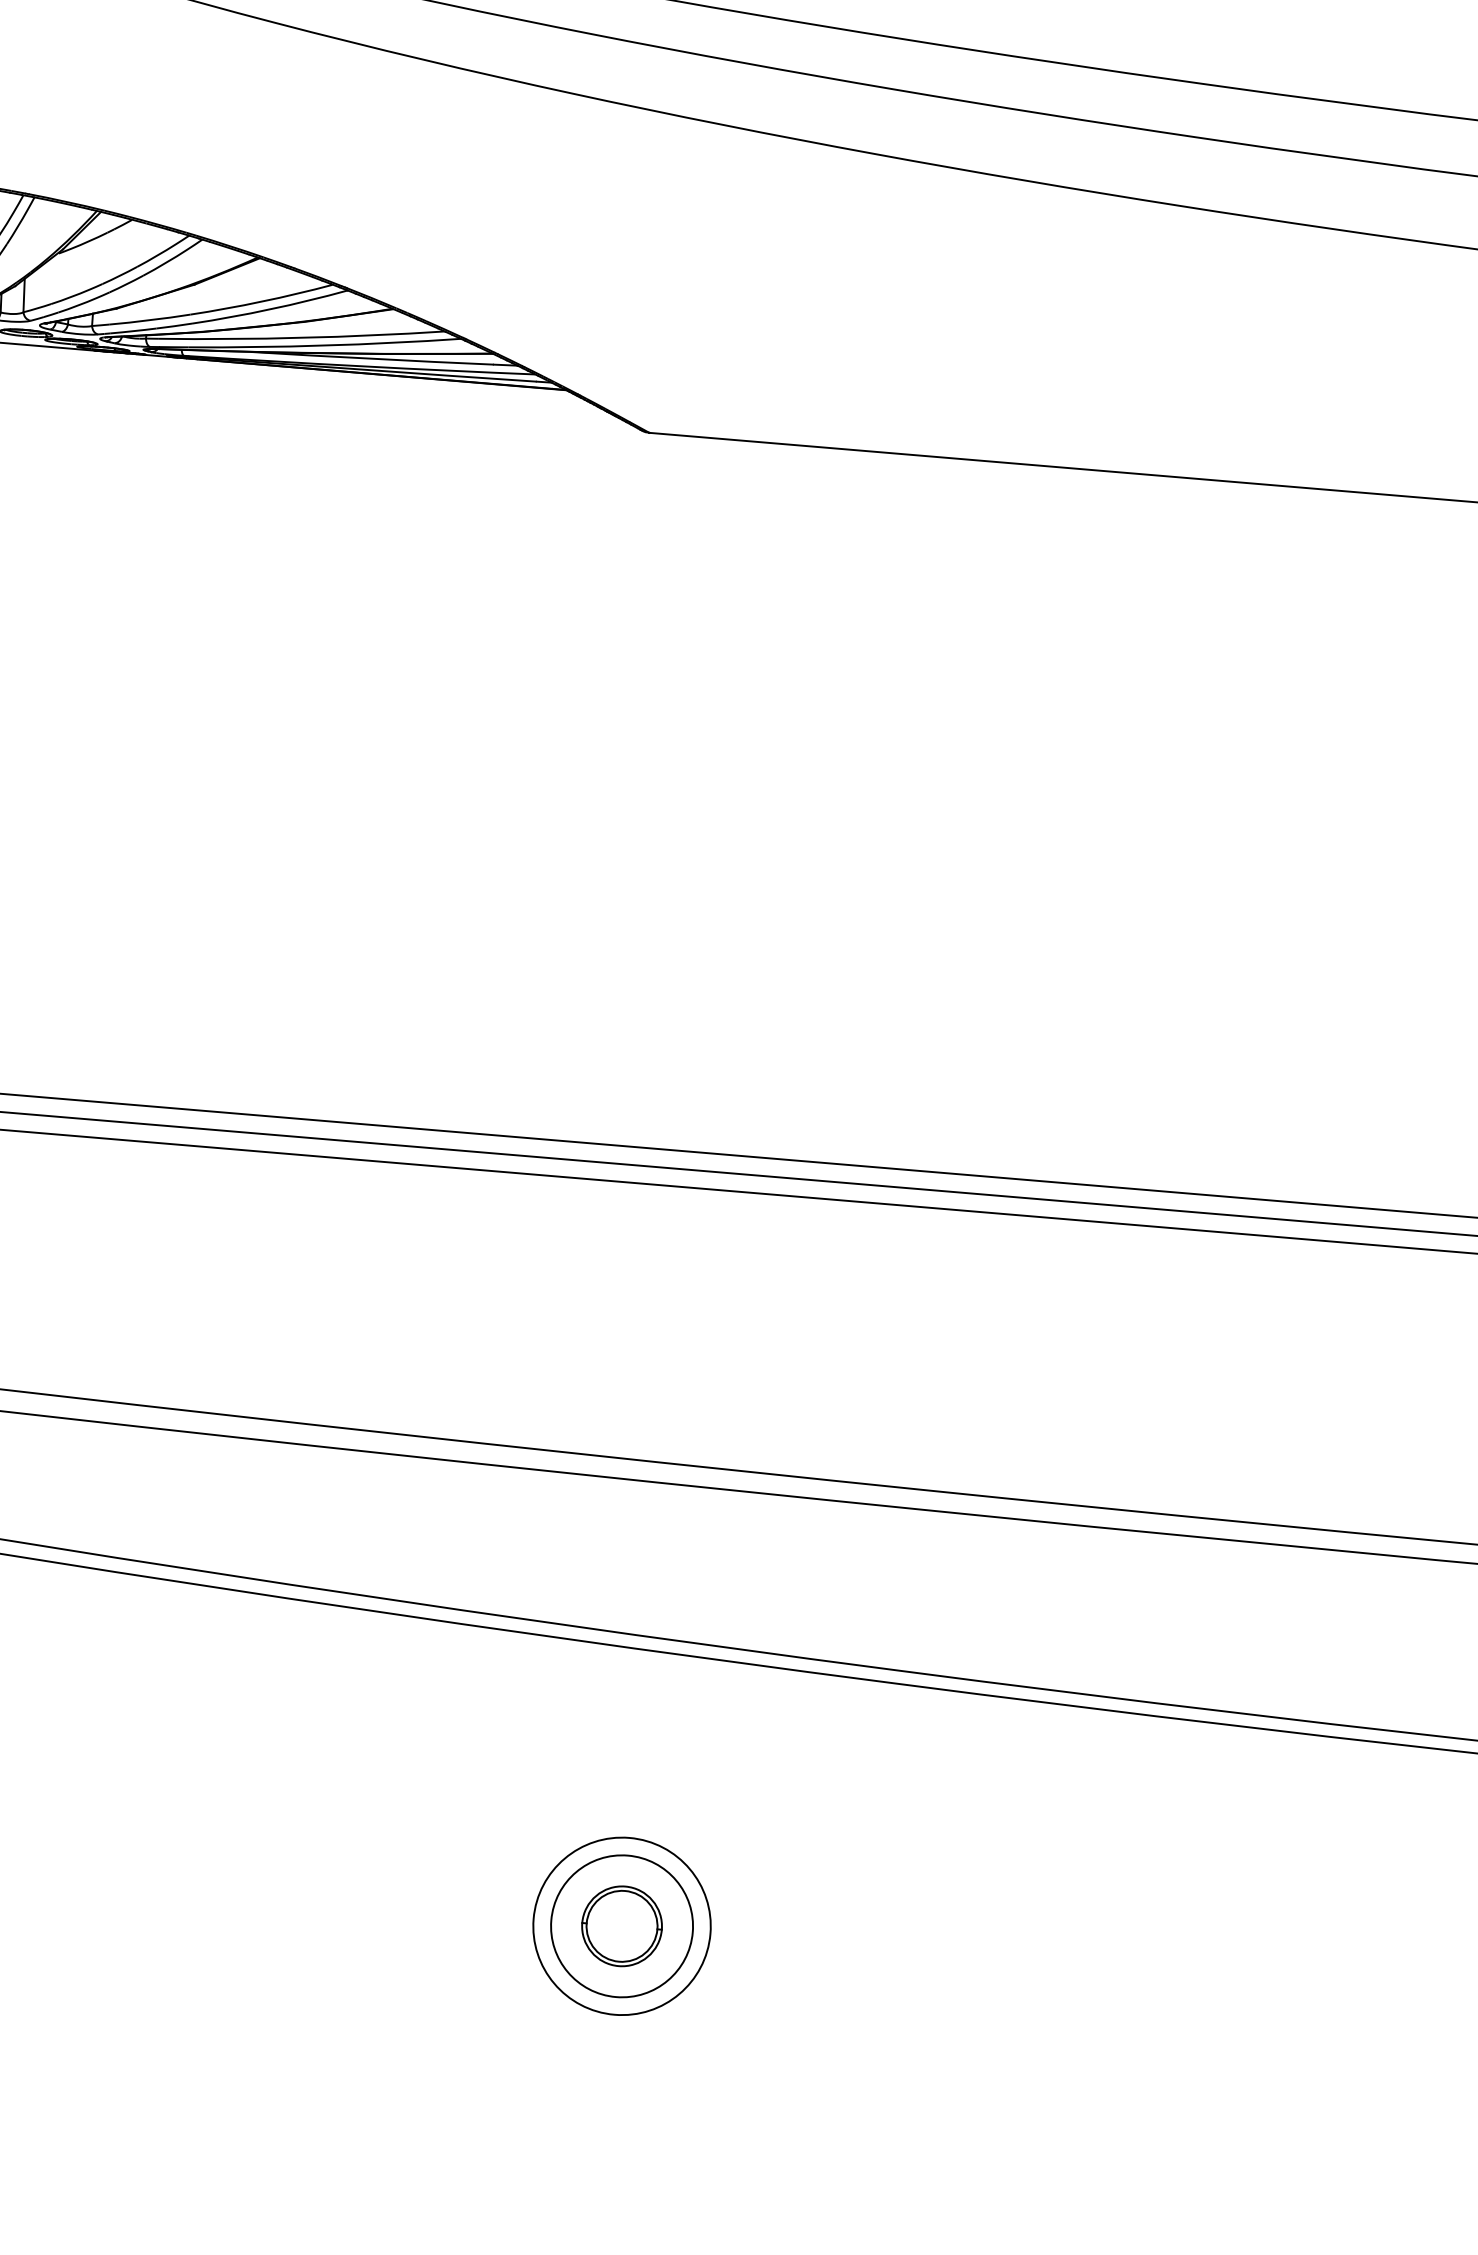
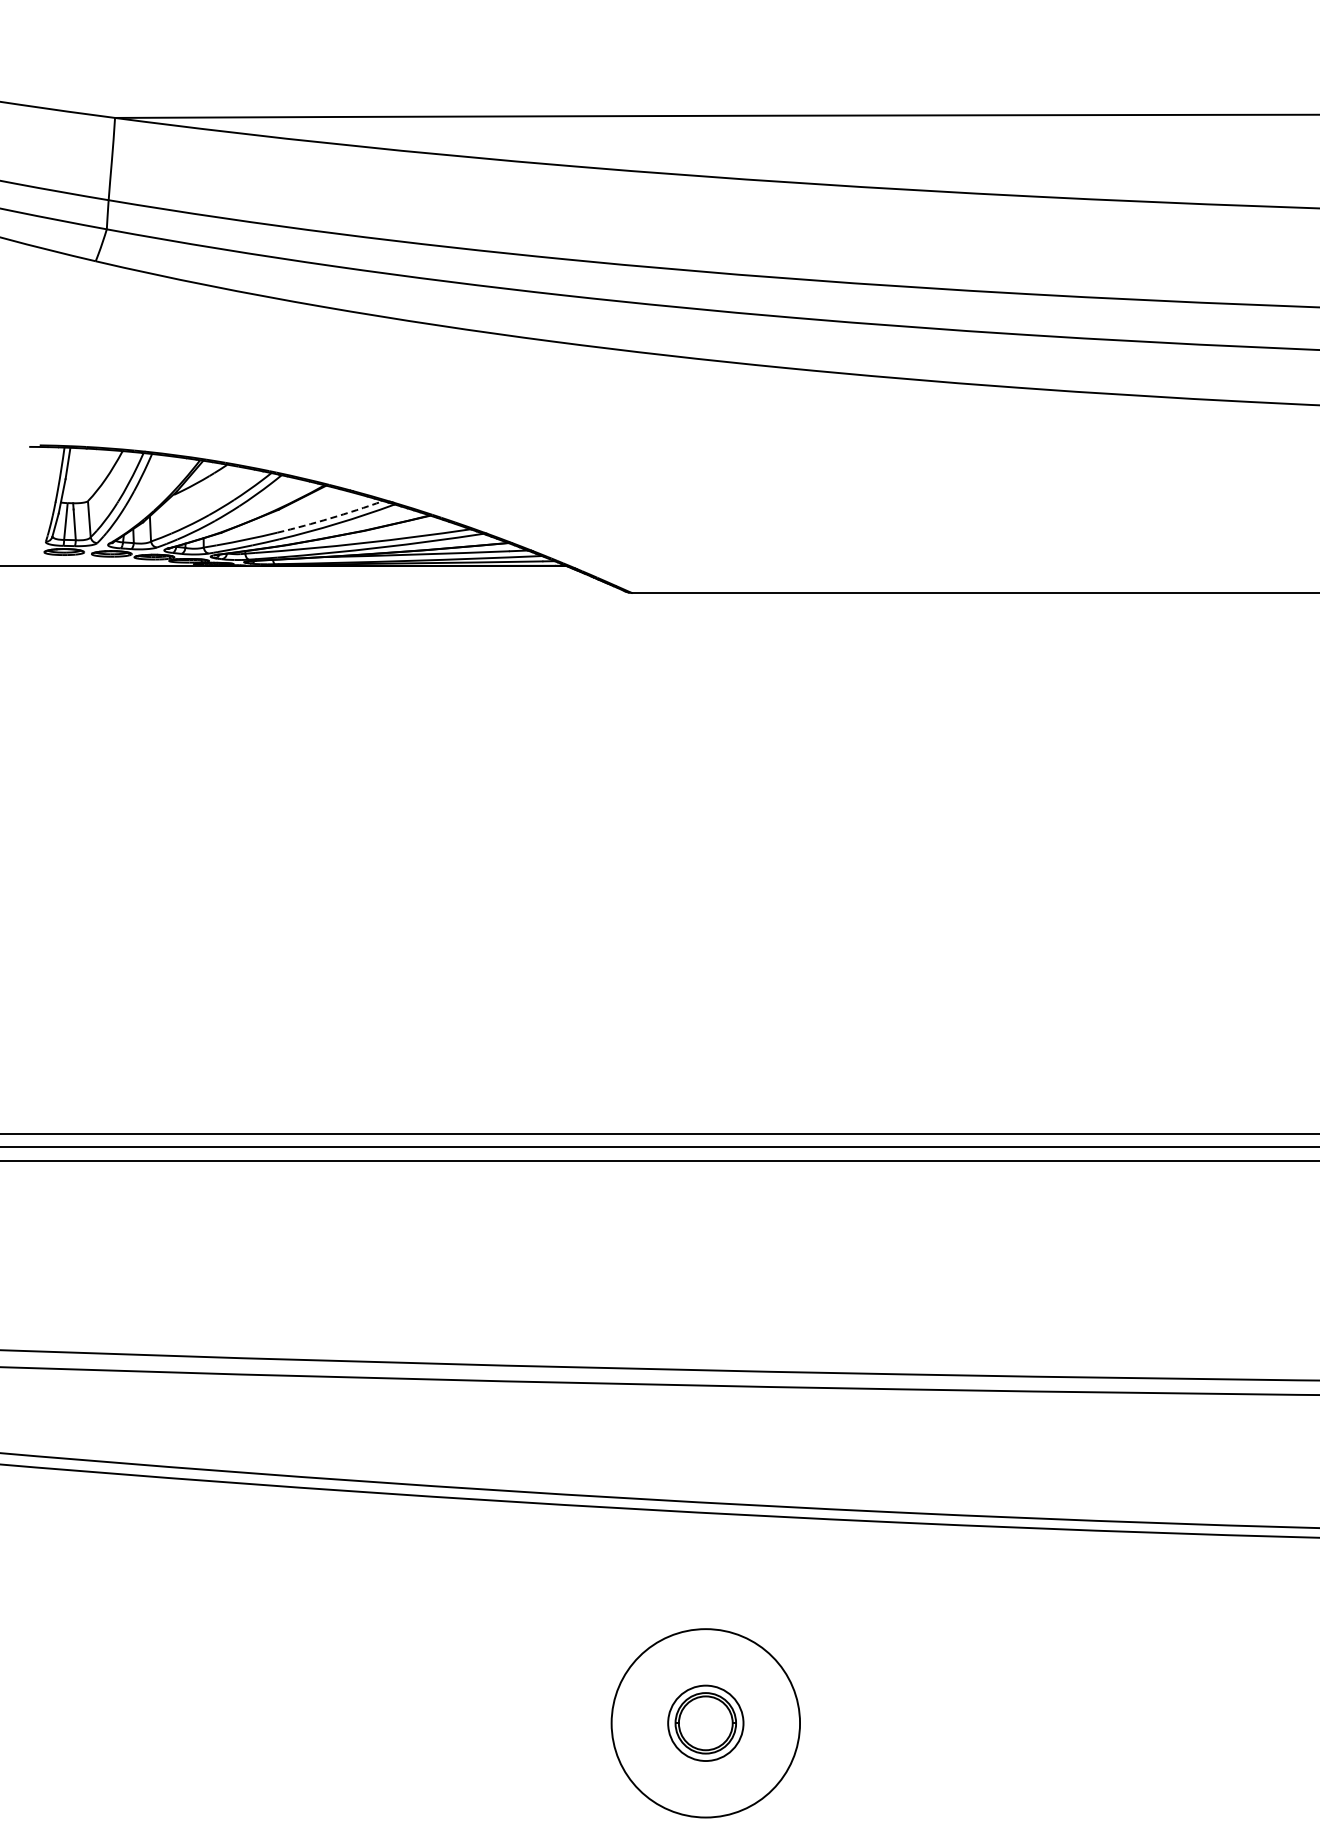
arc: (261, 301) -> (330, 518), solid -> dashed
circle: (621, 1926) -> (705, 1723), size x0.7
circle: (621, 1926) -> (705, 1723), size x1.4

